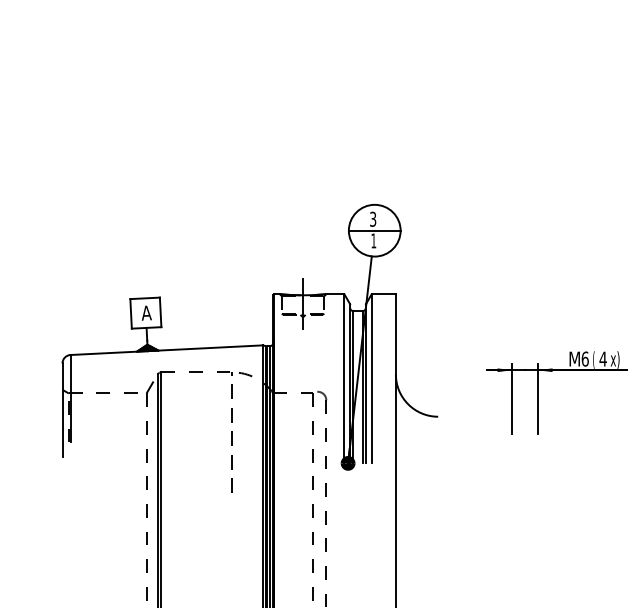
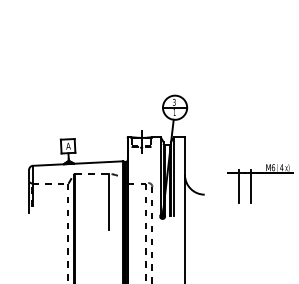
line: (232, 431) -> (108, 201), dashed -> solid

